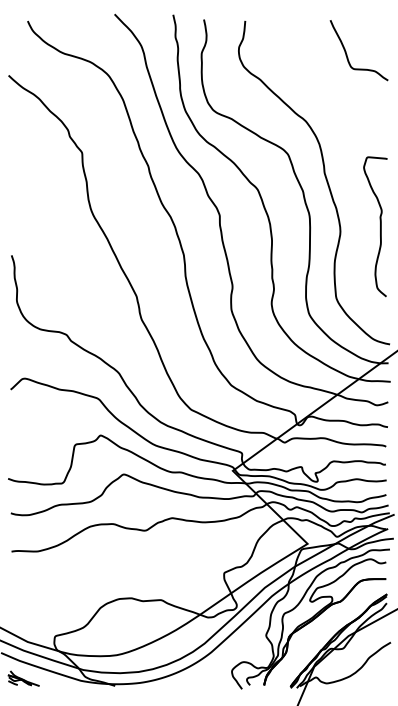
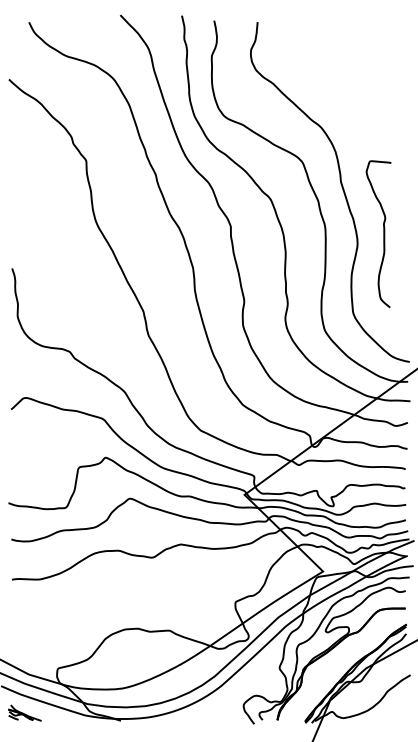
curve: (347, 54) -> (365, 57), removed
curve: (380, 226) -> (383, 233), moved

